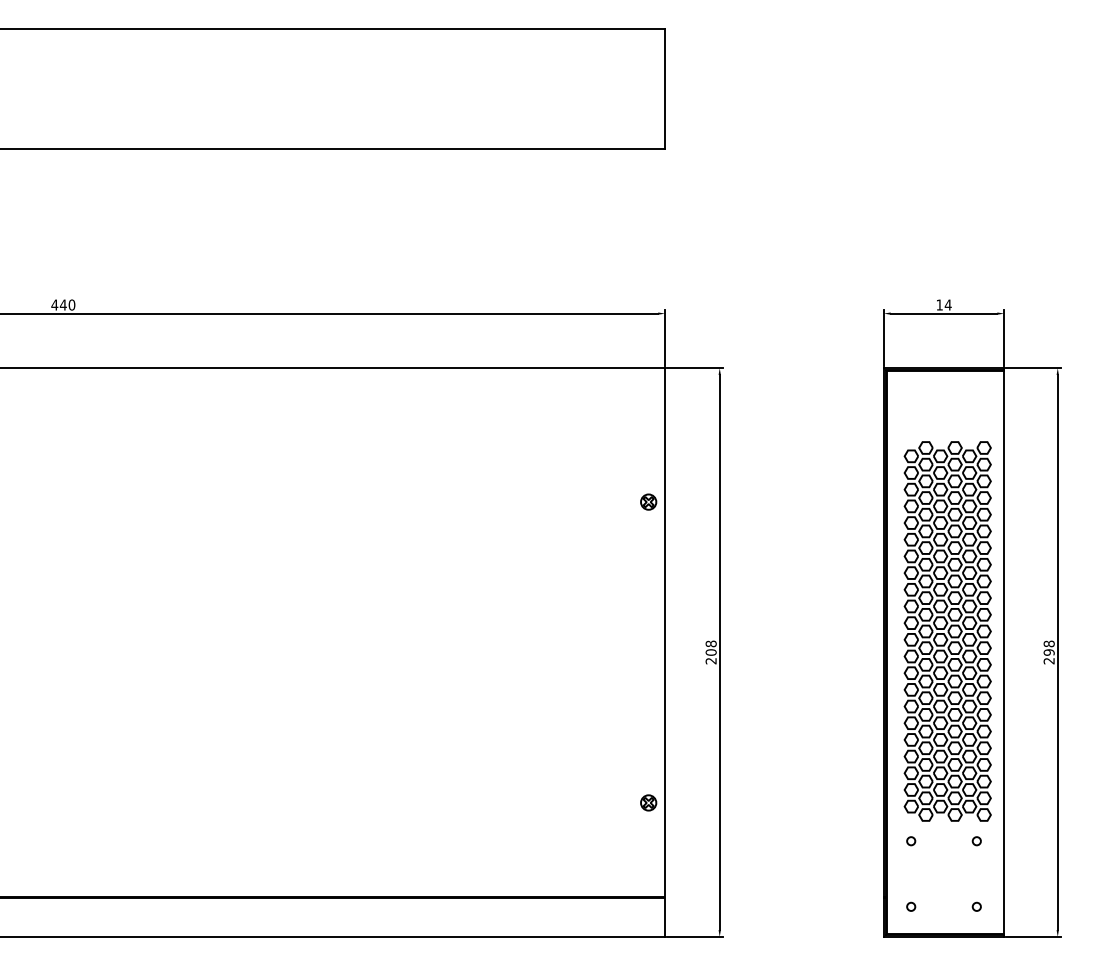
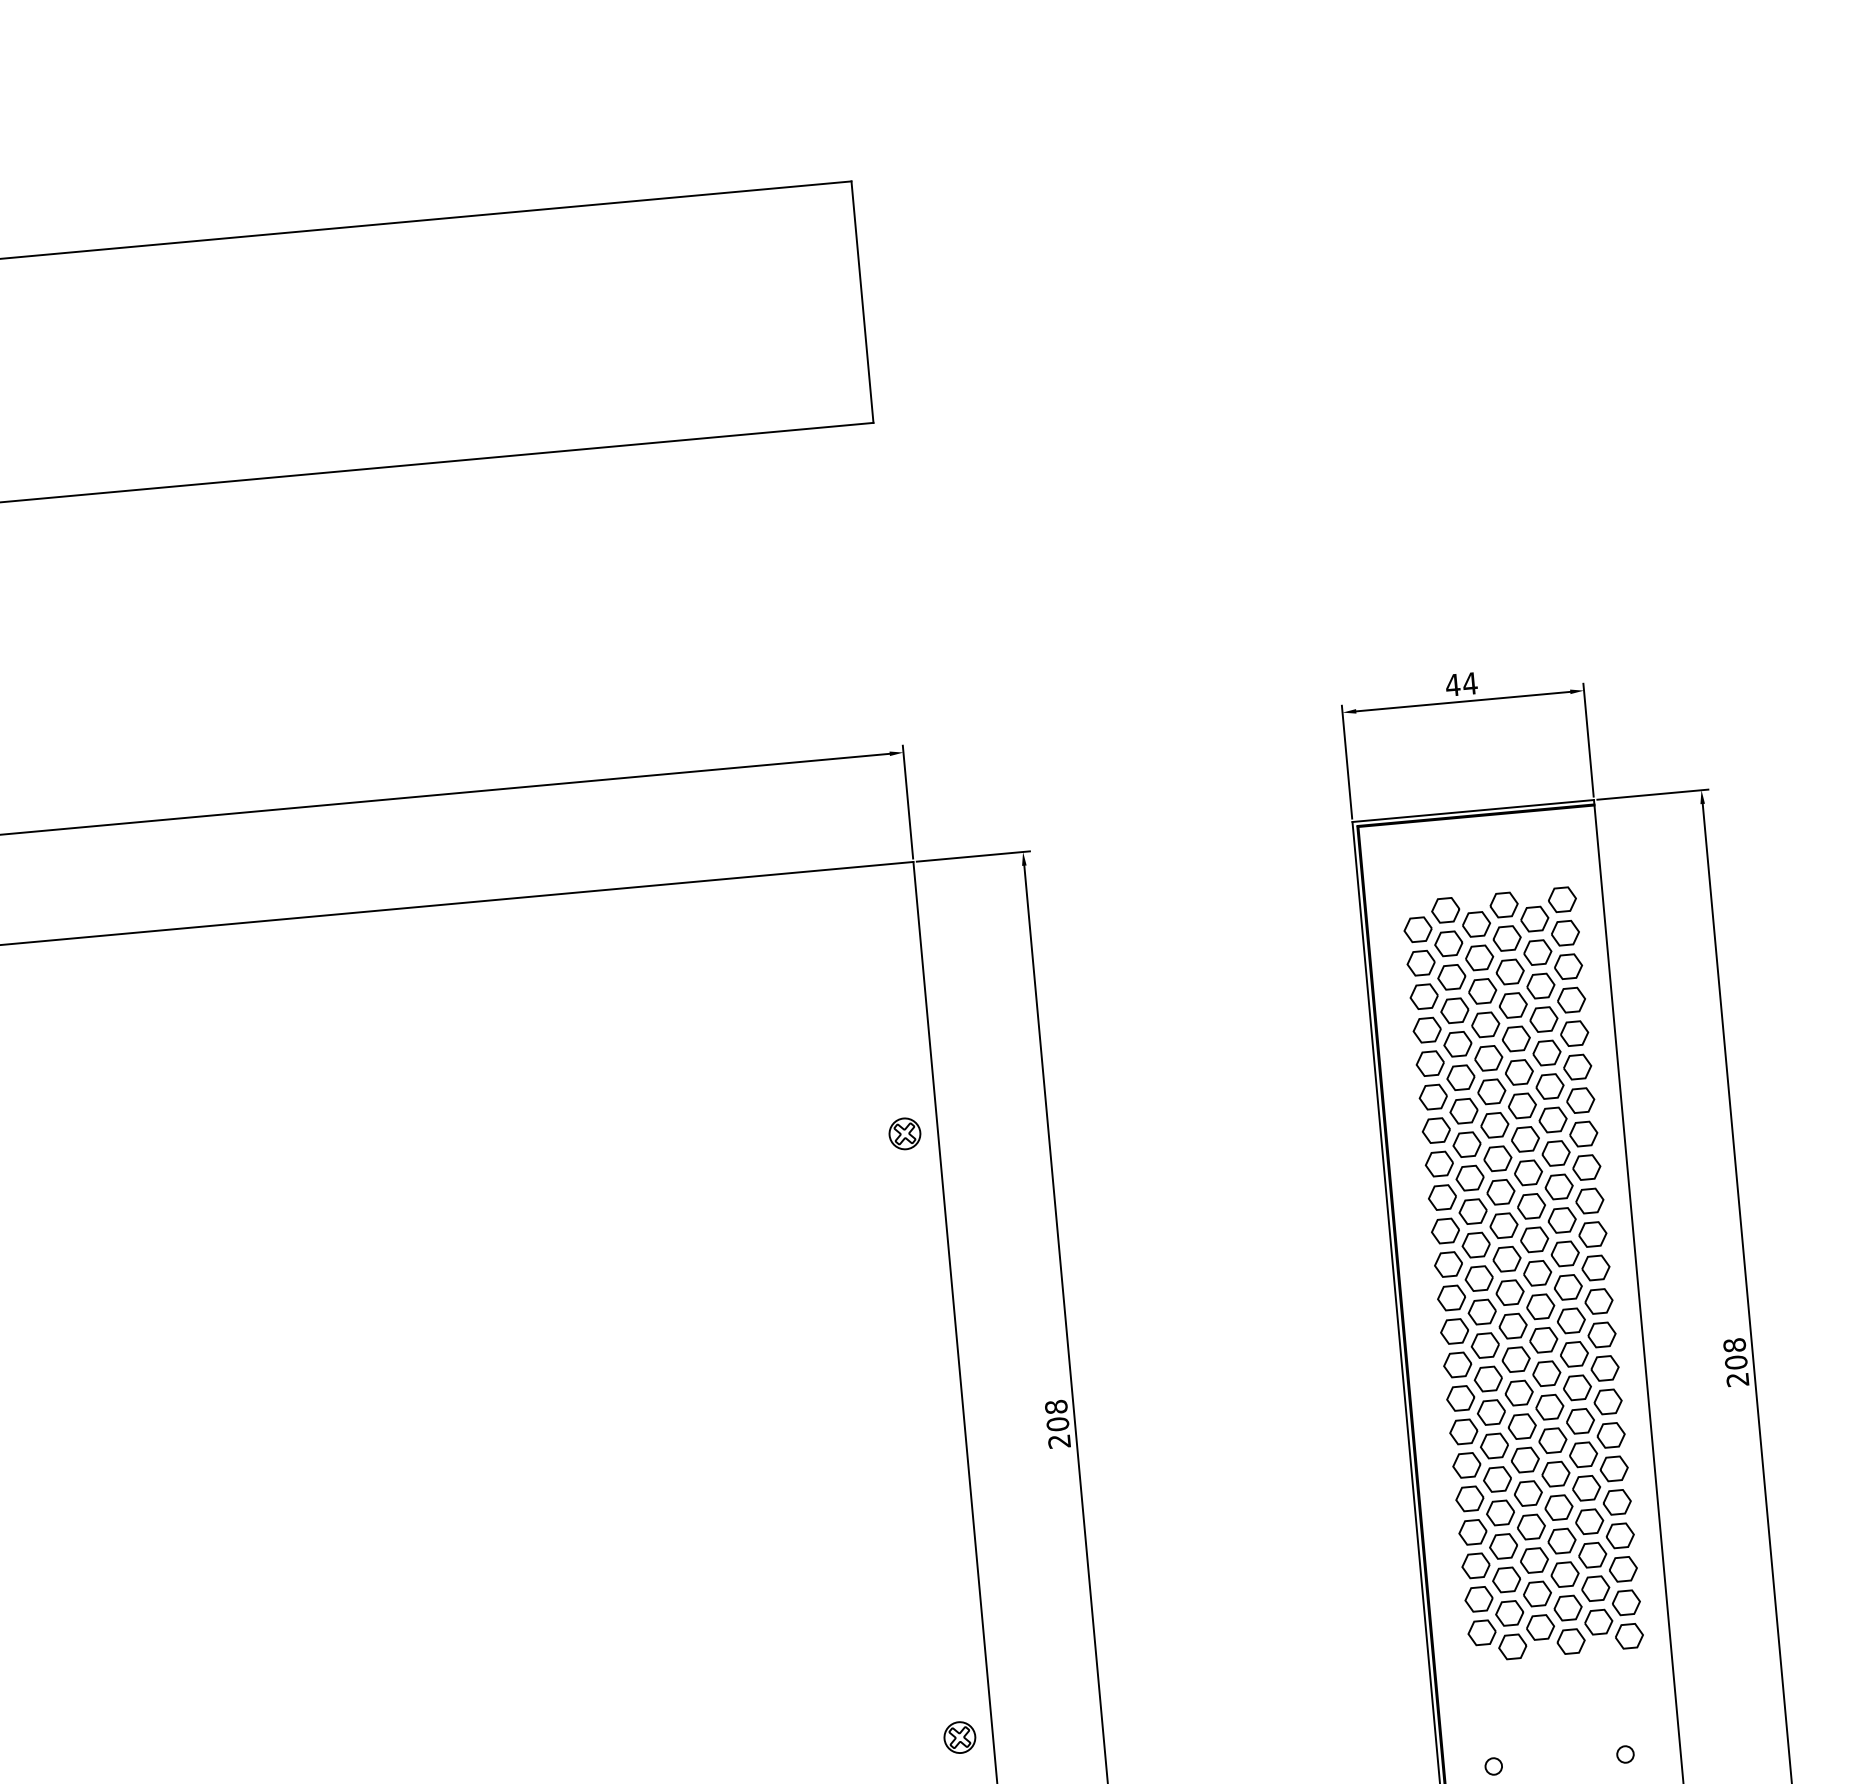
text: (939, 304) -> (1452, 684), 14 -> 44
part: (947, 631) -> (1522, 1274), moved
text: (1049, 652) -> (1736, 1362), 298 -> 208

